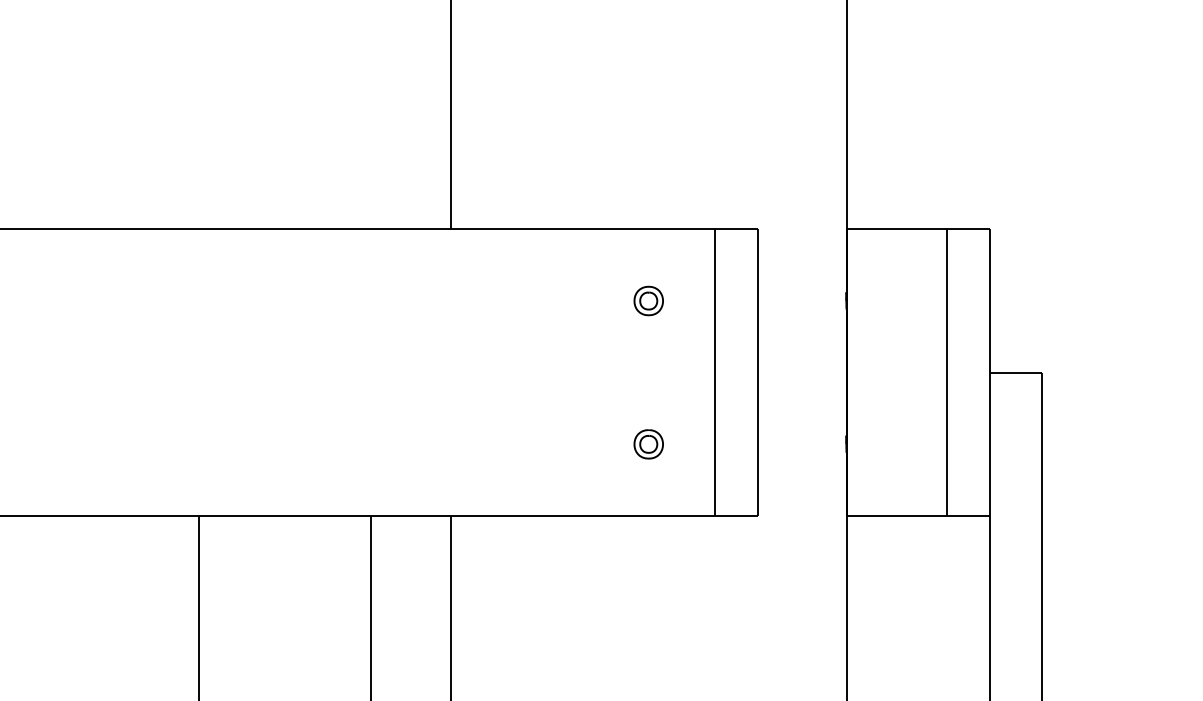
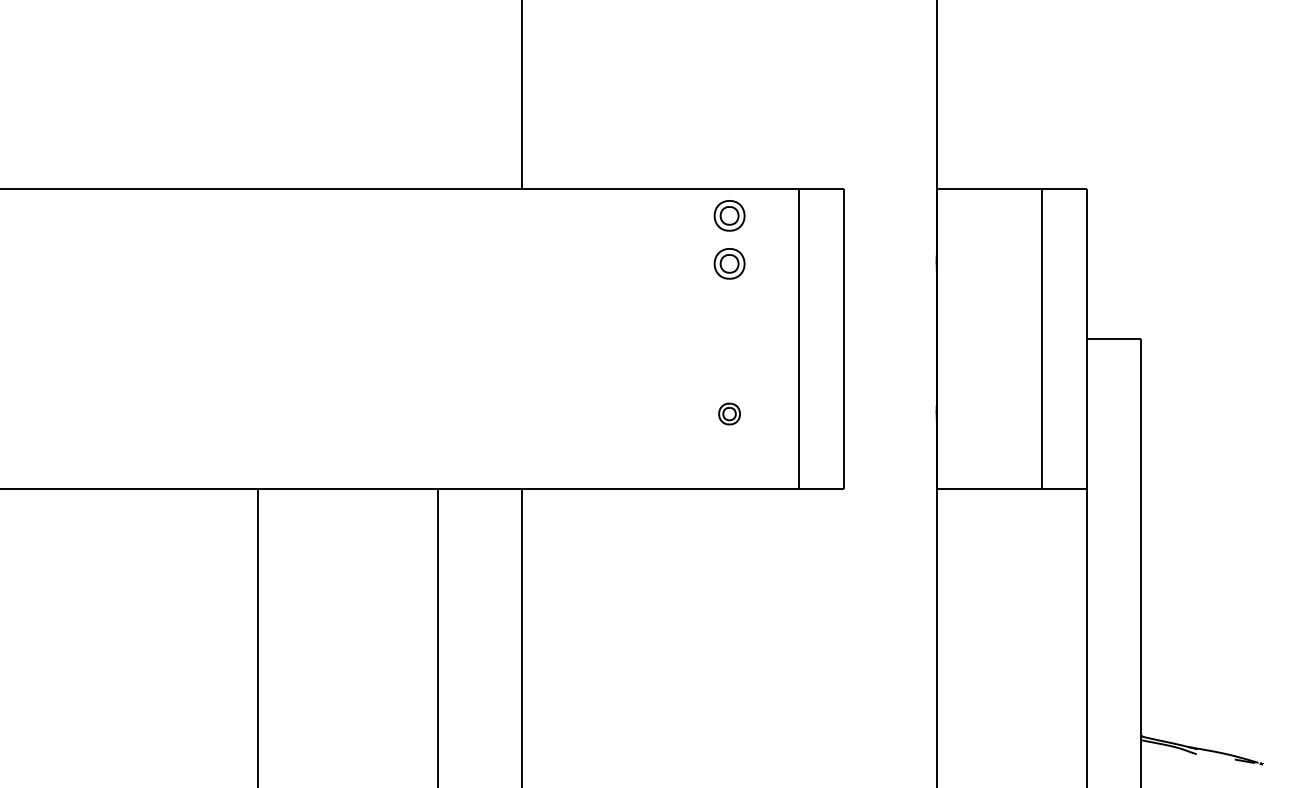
part: (648, 254) -> (729, 215), added
part: (648, 443) -> (729, 413), size x0.7

